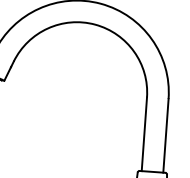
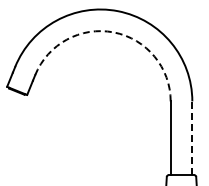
arc: (94, 24) -> (113, 32), solid -> dashed
line: (166, 136) -> (192, 138), solid -> dashed

